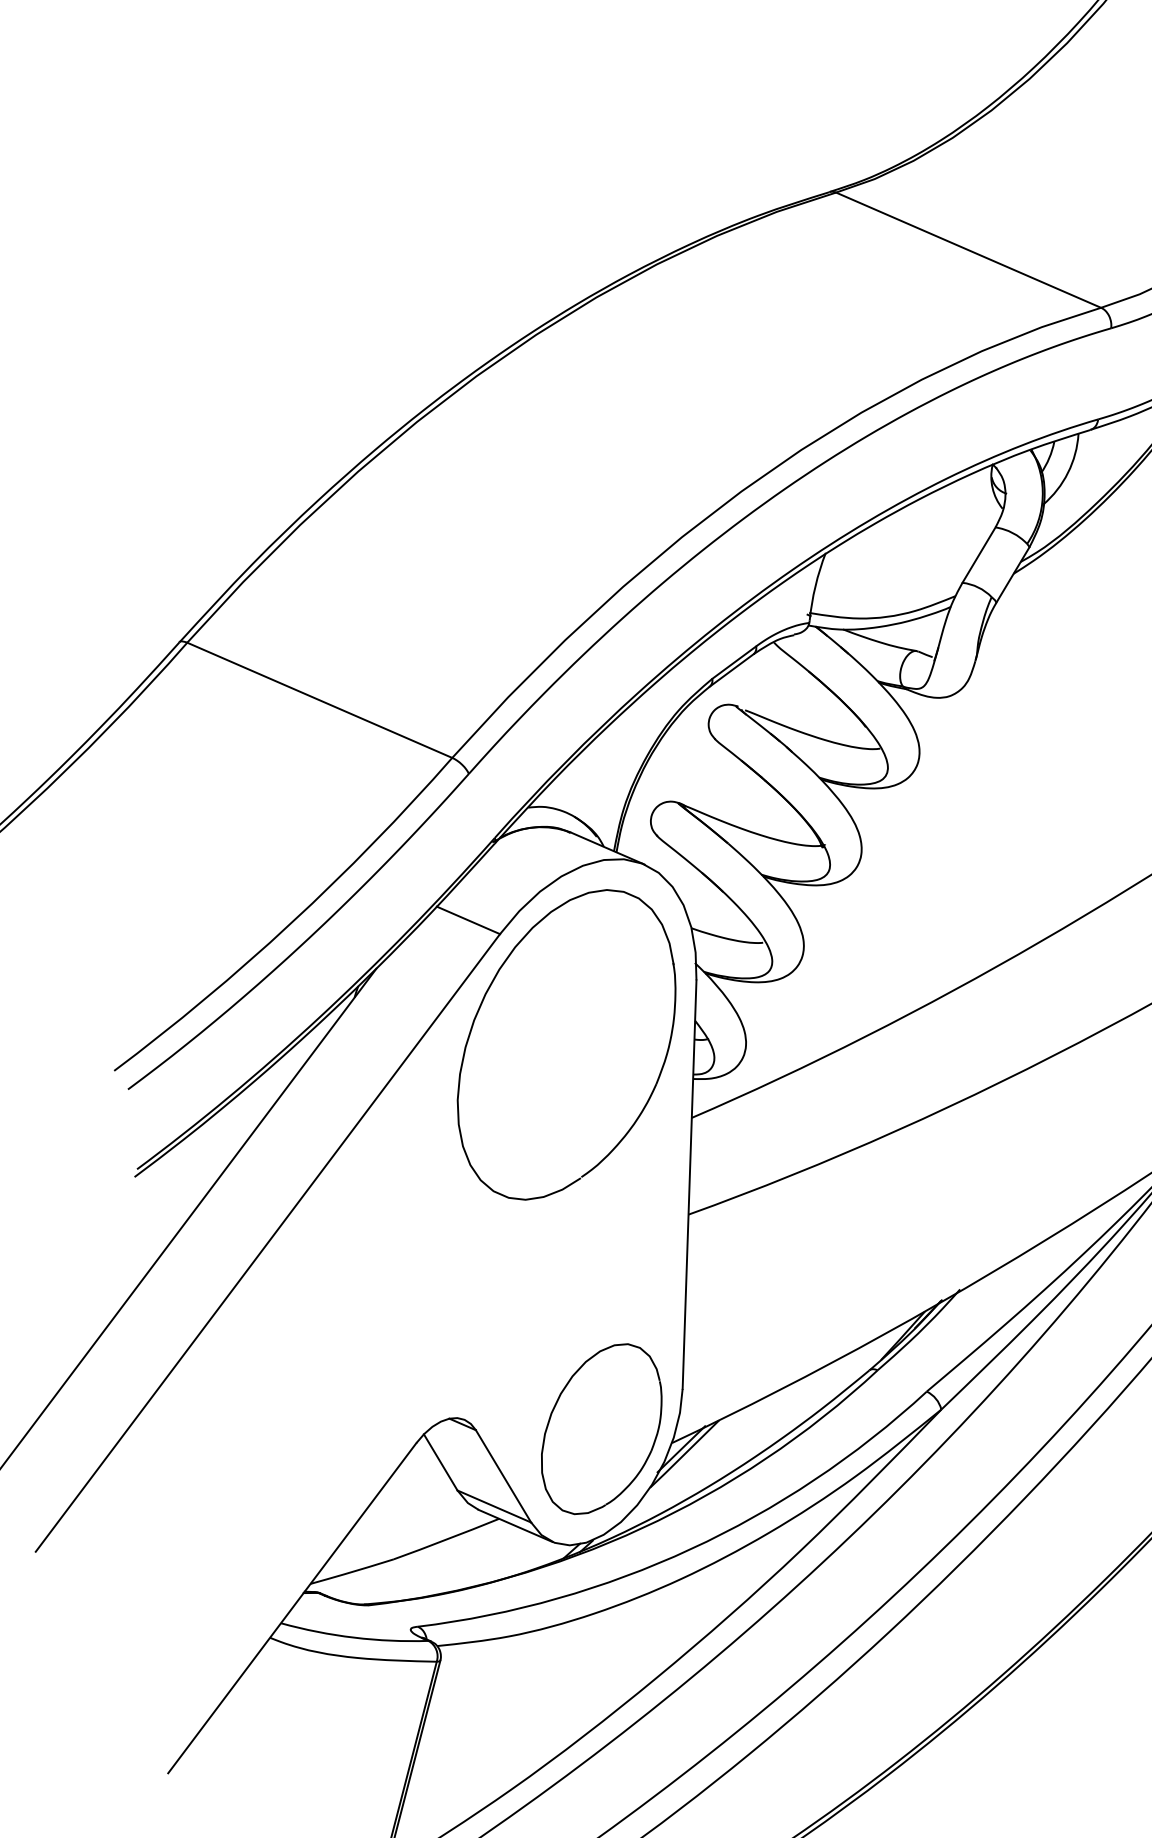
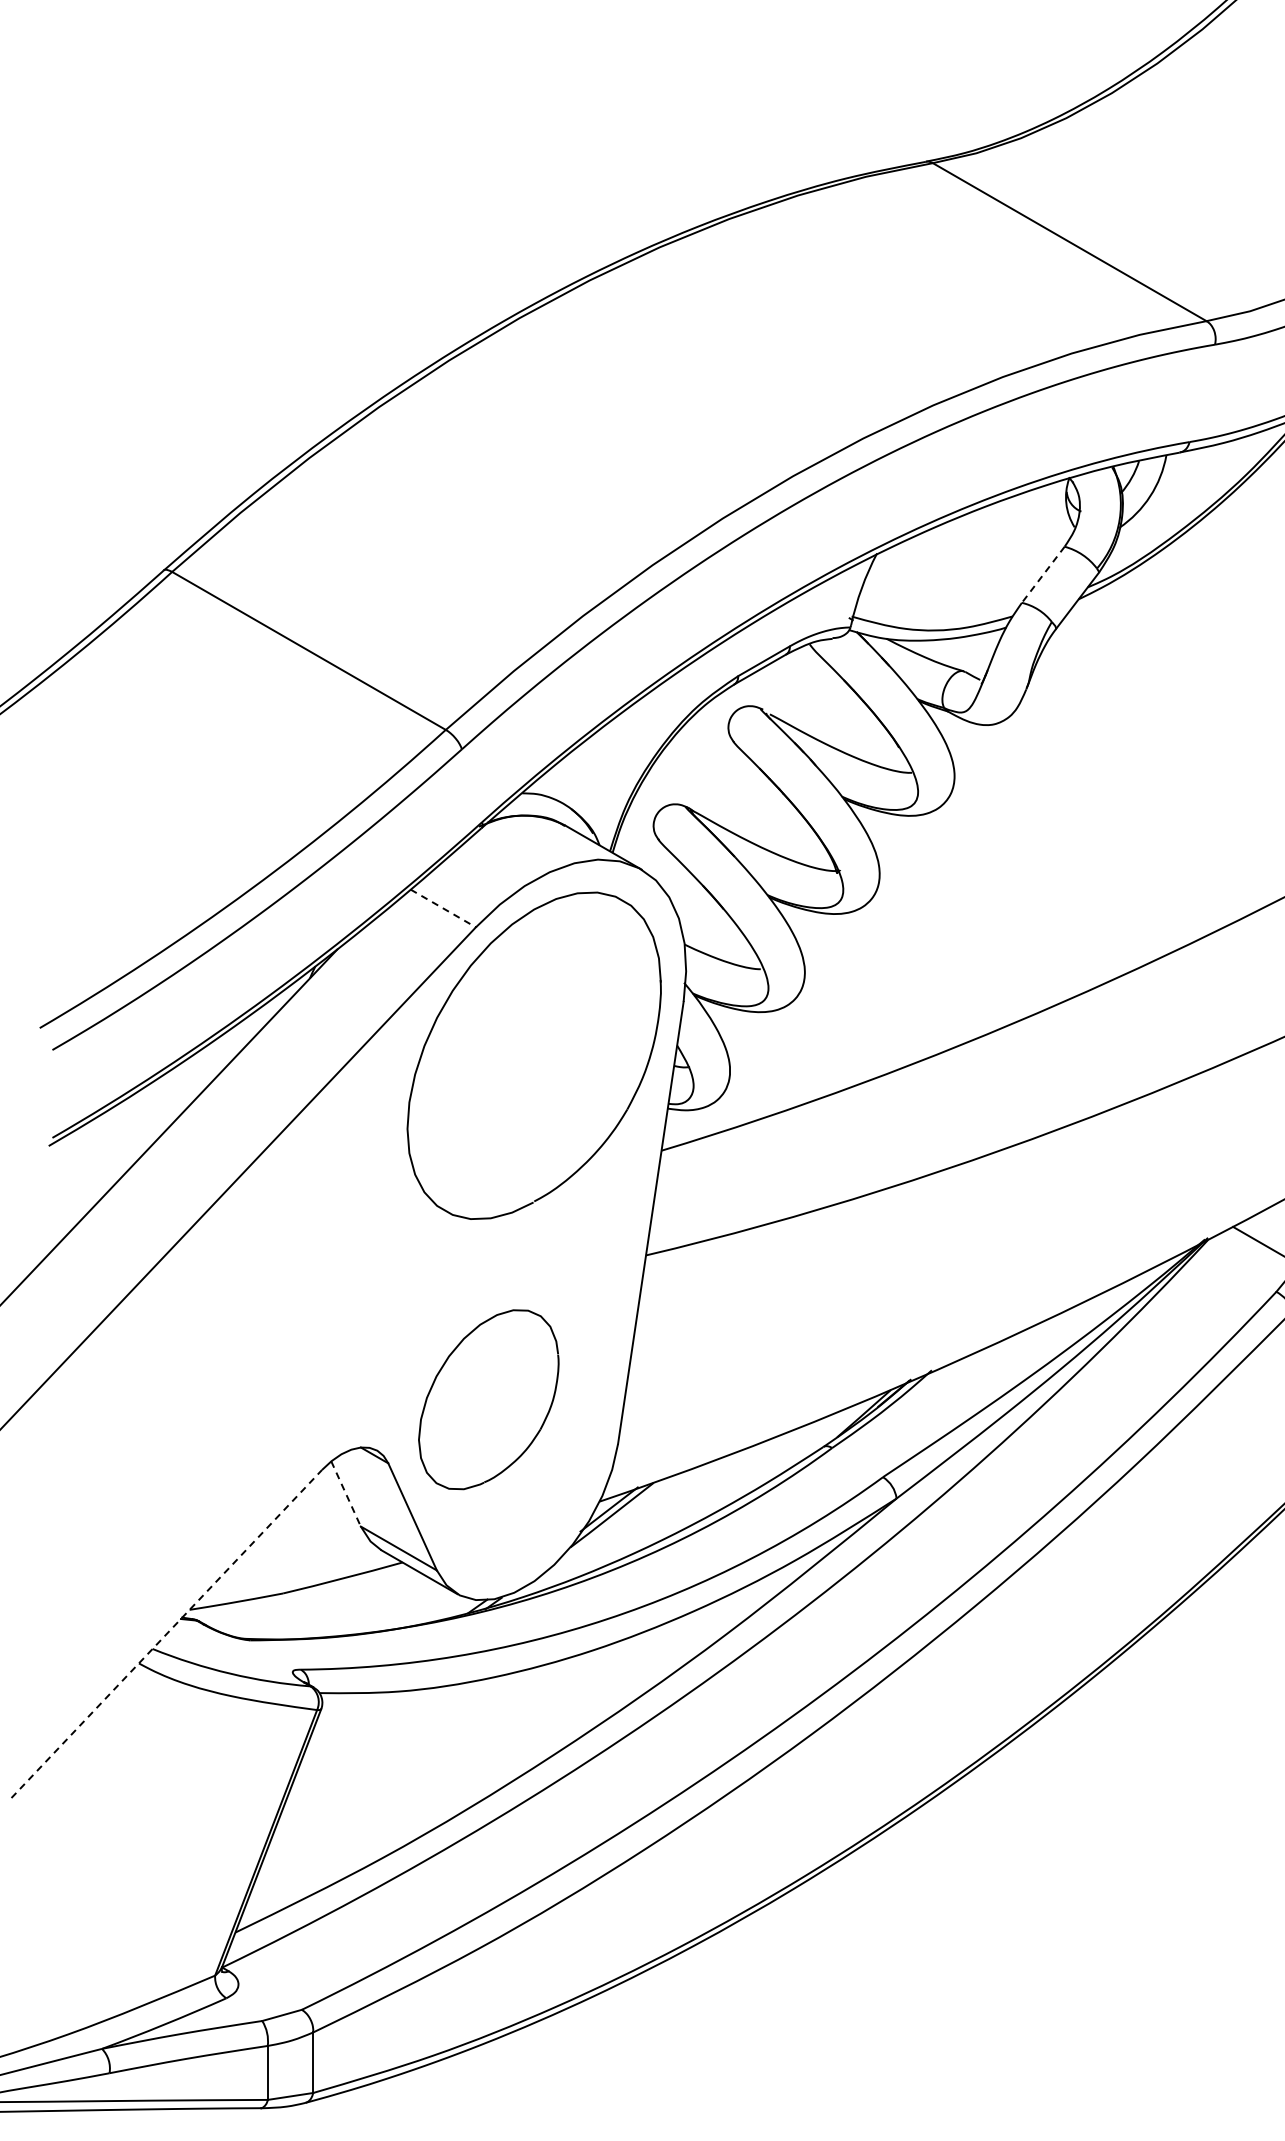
line: (979, 555) -> (1043, 575), solid -> dashed
line: (468, 920) -> (443, 908), solid -> dashed
part: (601, 1428) -> (488, 1399), moved
line: (441, 1461) -> (346, 1493), solid -> dashed
line: (292, 1607) -> (166, 1633), solid -> dashed

